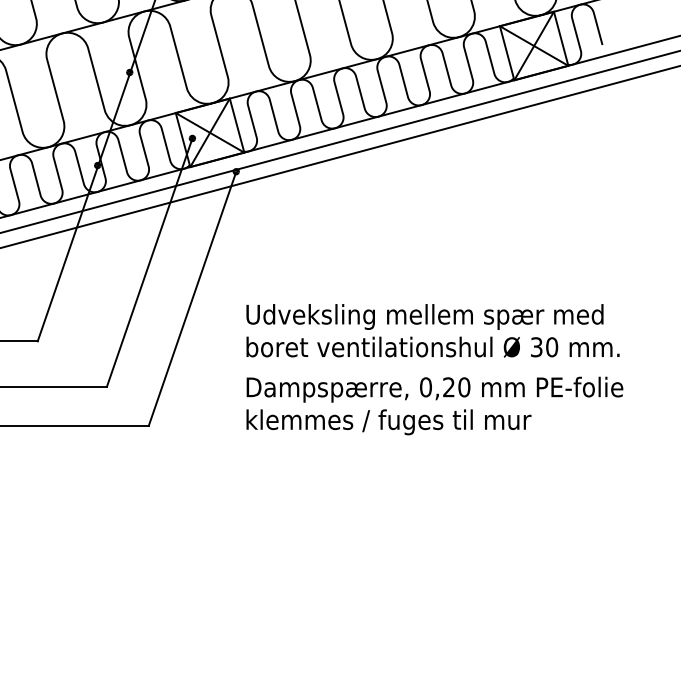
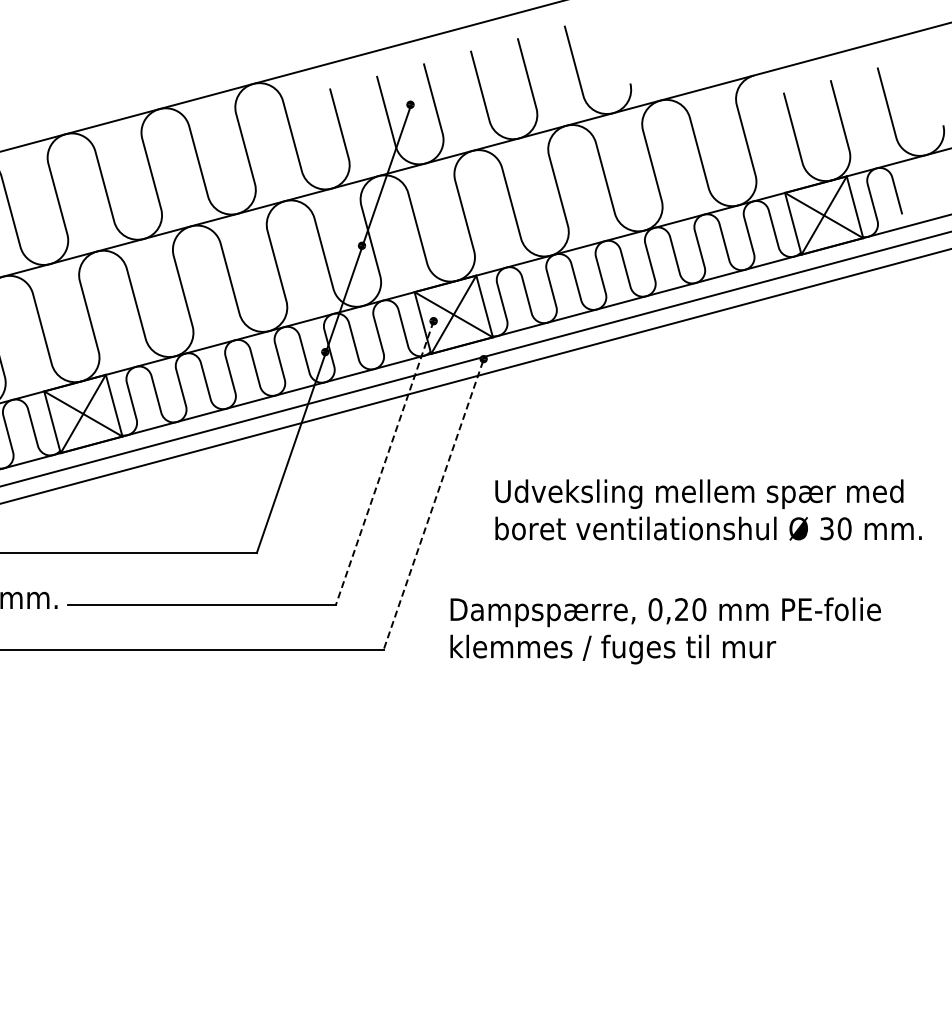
line: (149, 262) -> (384, 463), solid -> dashed
line: (192, 299) -> (433, 505), solid -> dashed
text: (432, 330) -> (708, 509), moved
text: (434, 405) -> (665, 630), moved

